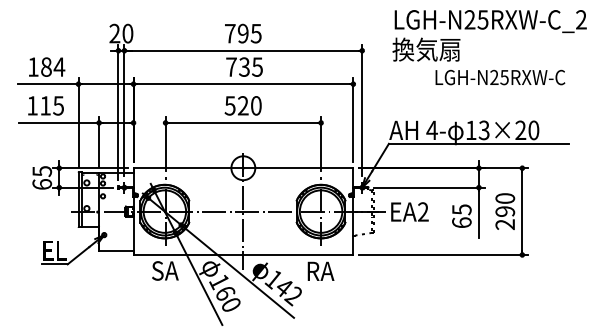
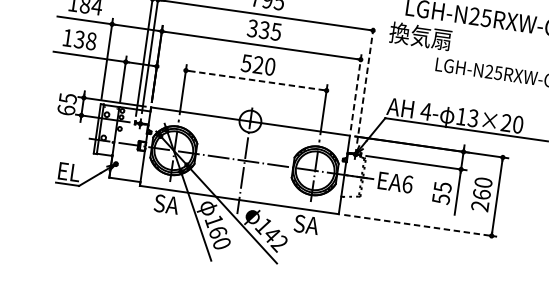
text: (426, 49) -> (420, 36), moved
text: (231, 66) -> (252, 27), 735 -> 335
text: (52, 105) -> (85, 40), 115 -> 138
line: (362, 109) -> (365, 83), solid -> dashed
line: (353, 119) -> (356, 91), solid -> dashed
line: (243, 122) -> (256, 80), solid -> dashed
text: (423, 211) -> (407, 183), EA2 -> EA6
text: (505, 211) -> (482, 194), 290 -> 260
text: (461, 222) -> (440, 198), 65 -> 55
line: (444, 254) -> (421, 225), solid -> dashed
text: (320, 271) -> (306, 224), RA -> SA

